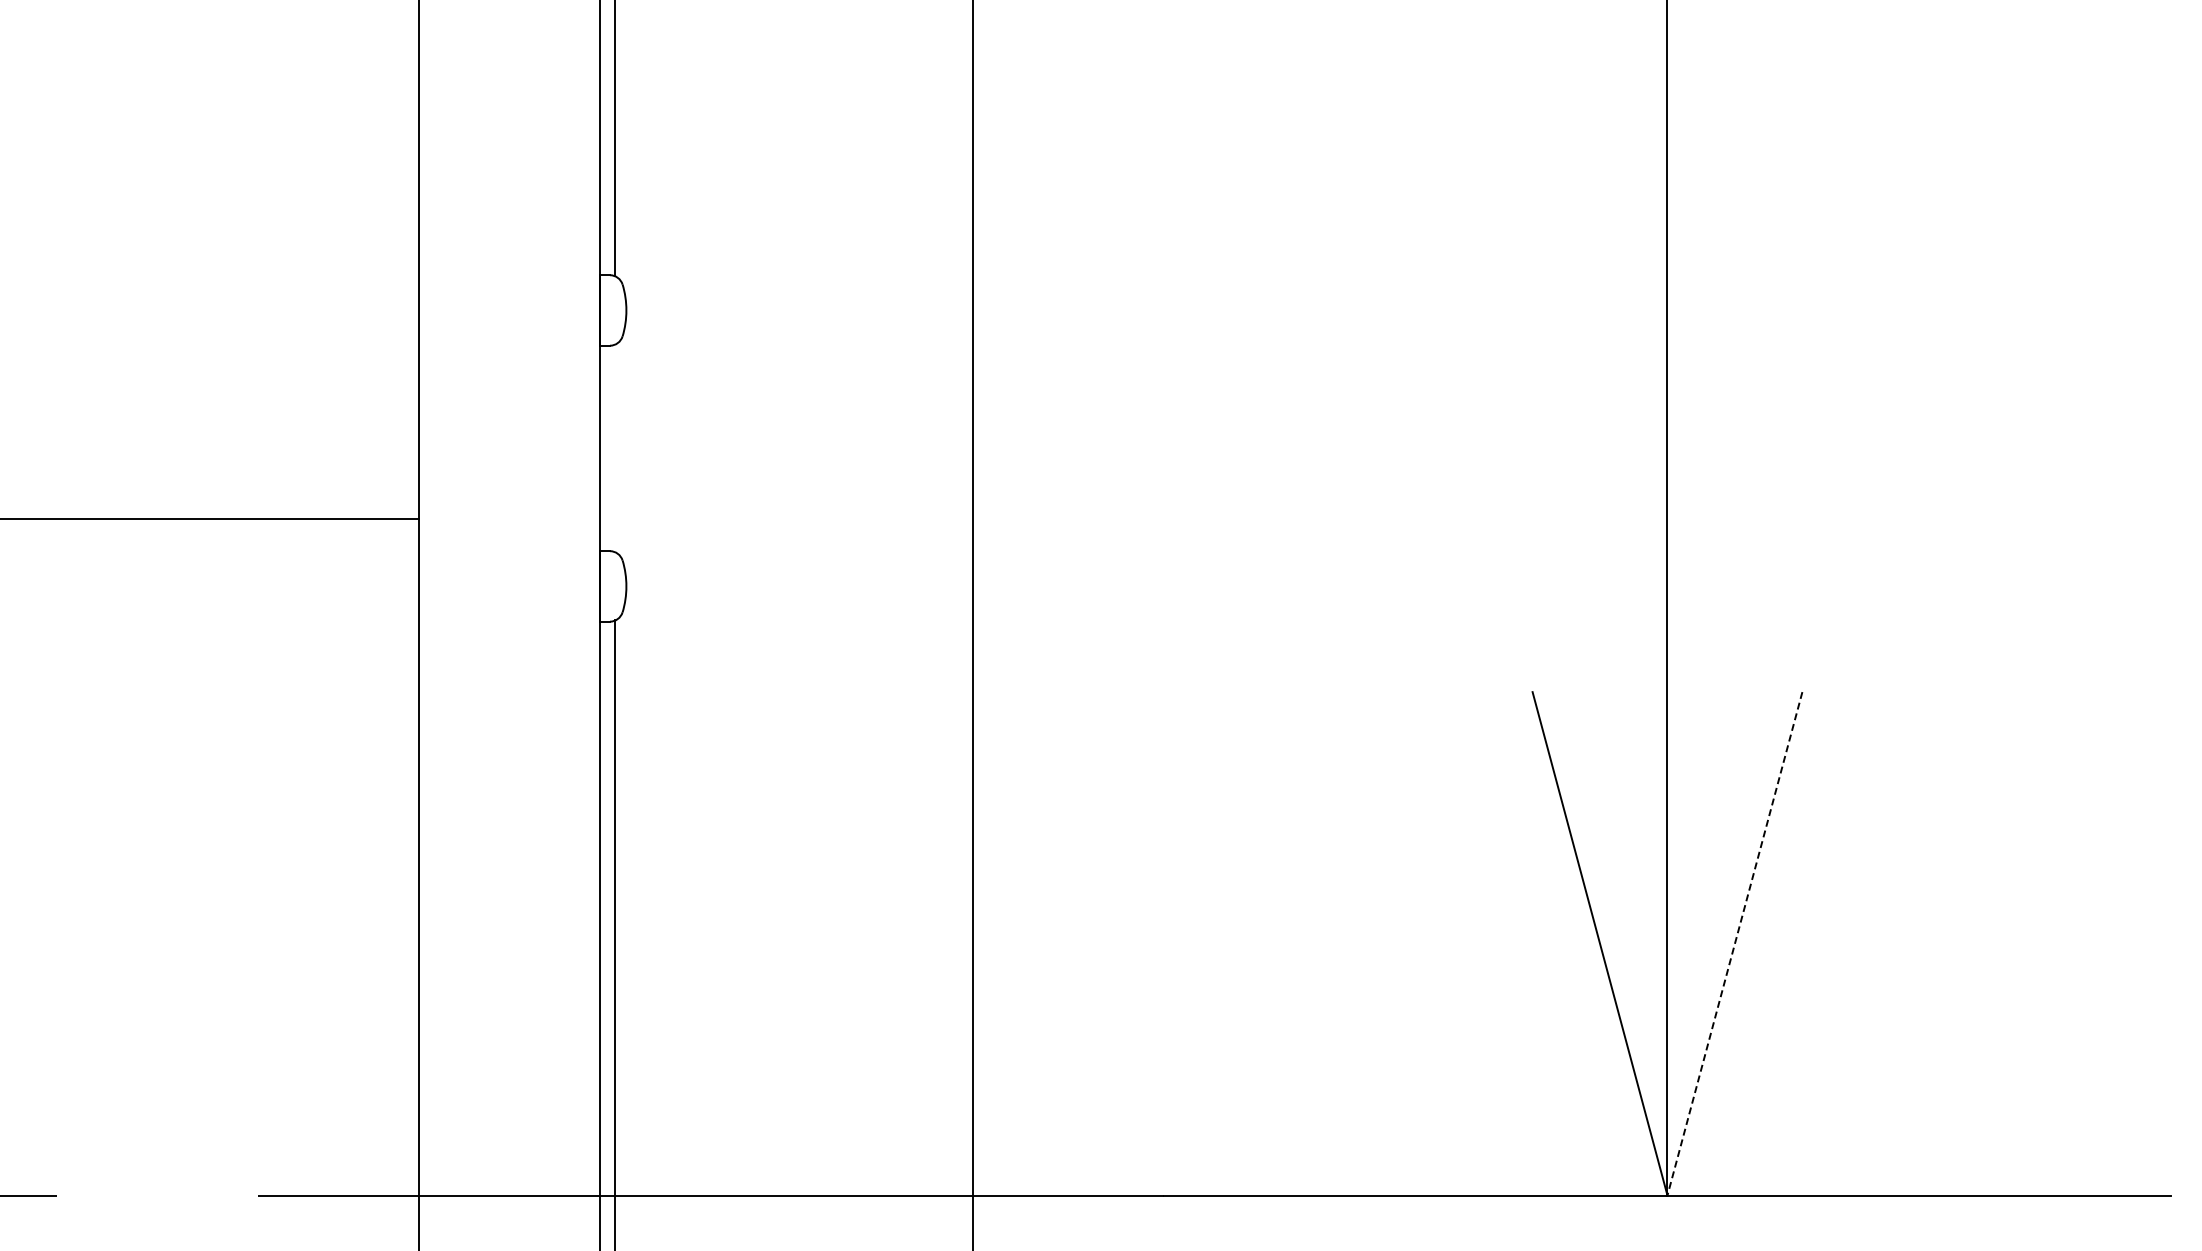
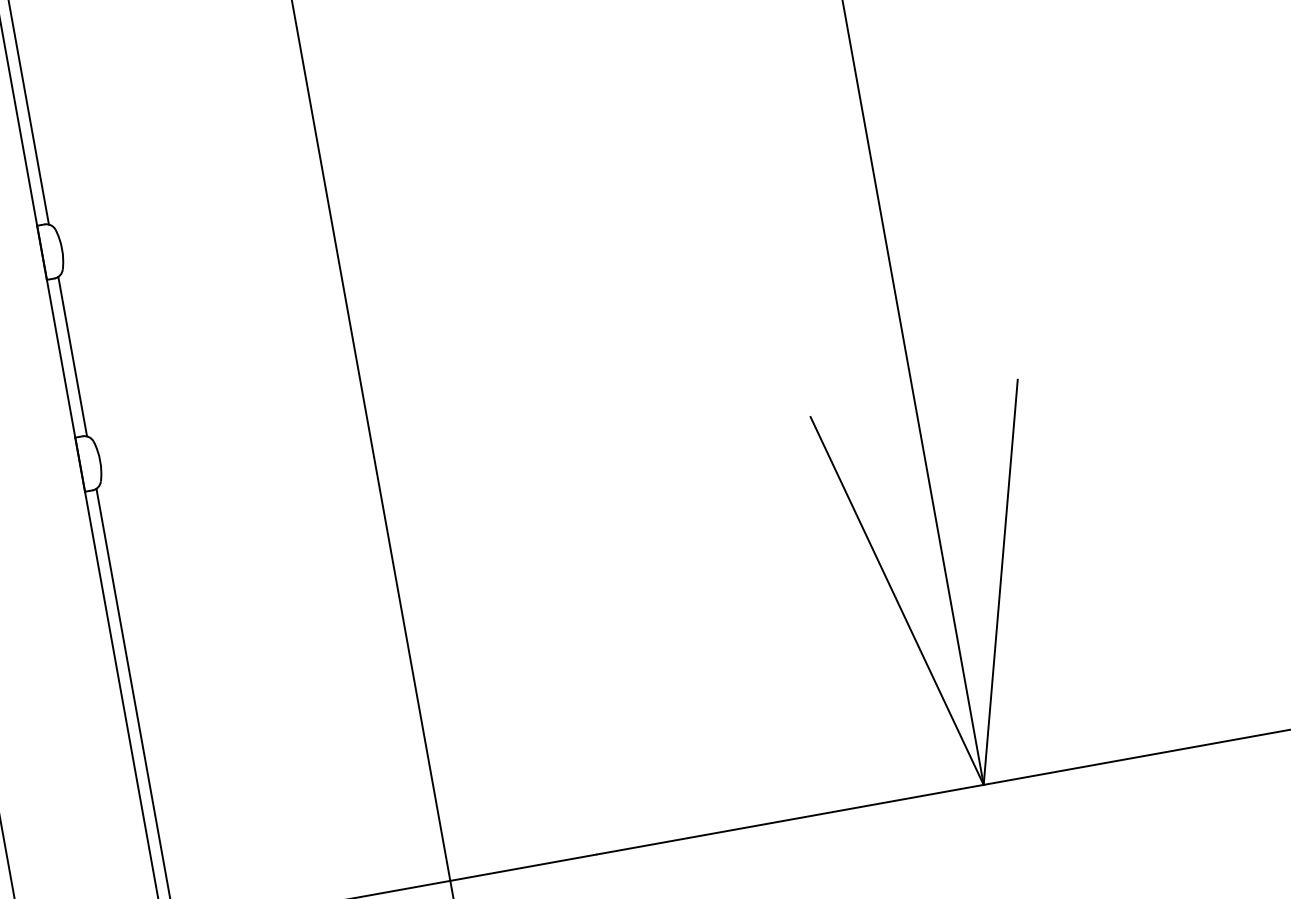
line: (615, 448) -> (72, 356), added
line: (1734, 943) -> (1000, 582), dashed -> solid

